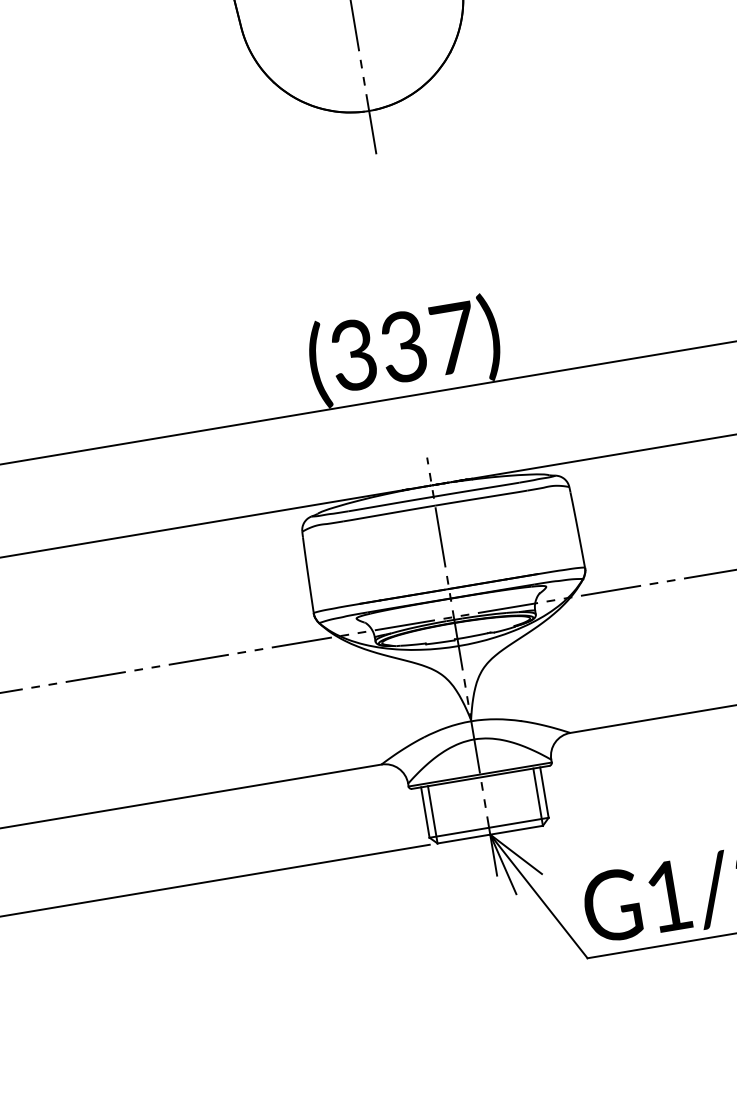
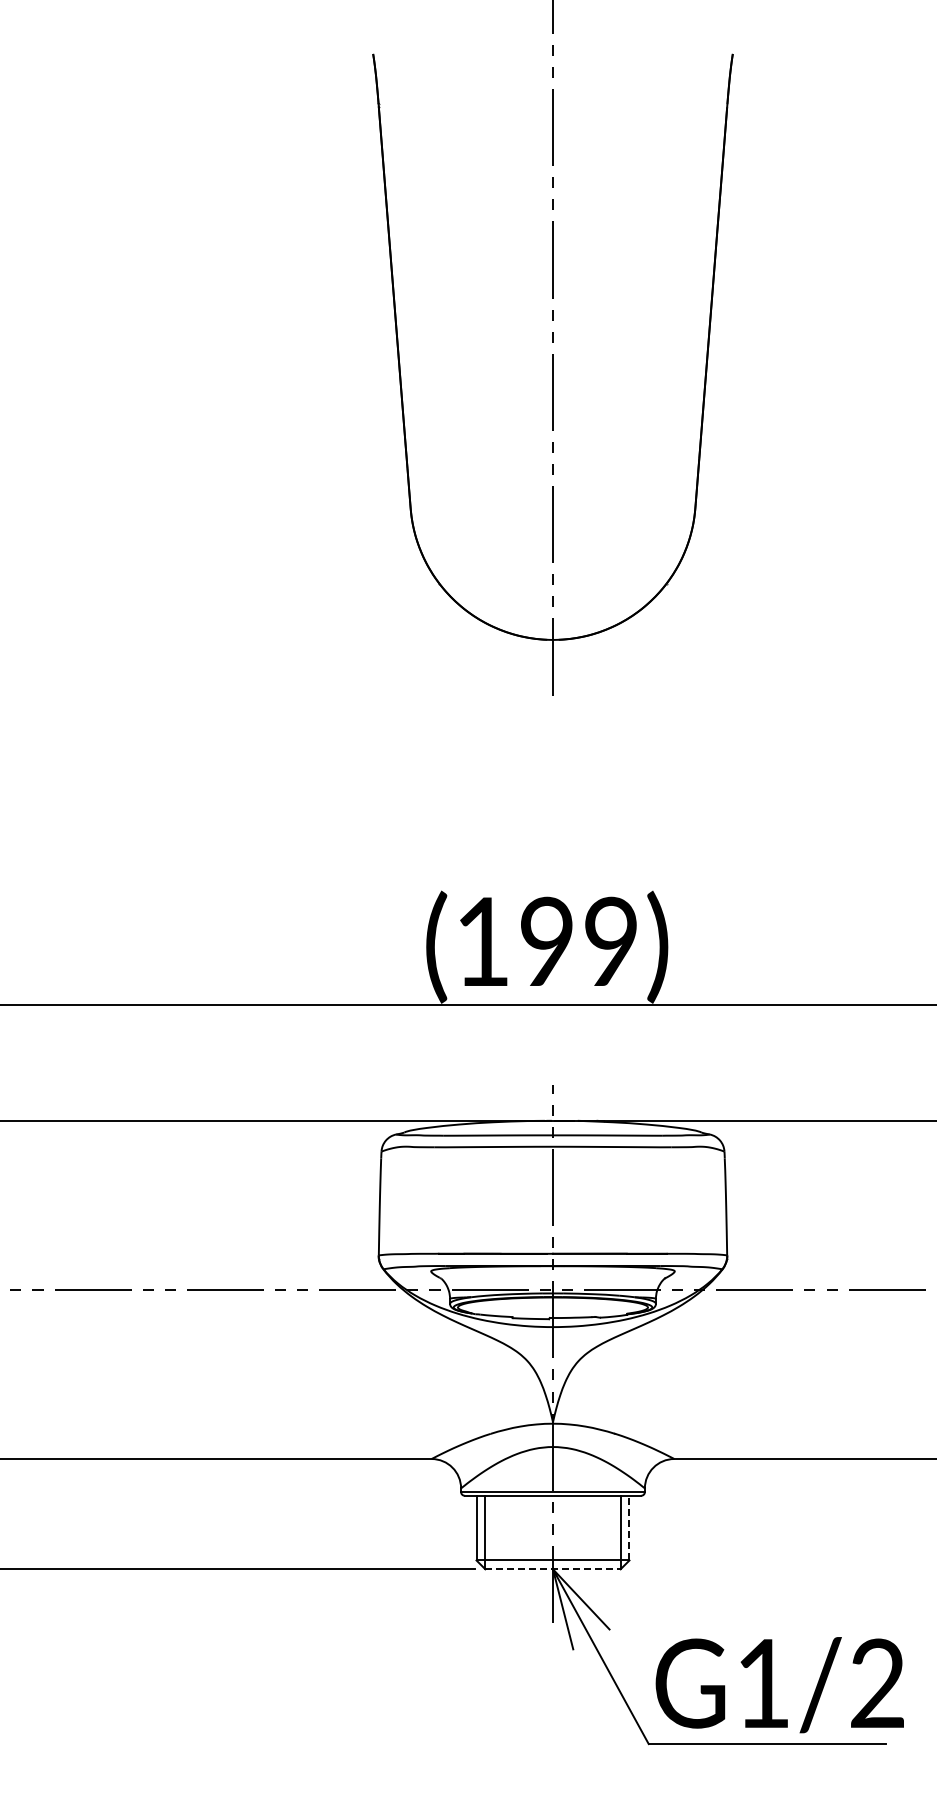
text: (404, 346) -> (547, 941), (337) -> (199)
line: (544, 792) -> (629, 1527), solid -> dashed
line: (490, 834) -> (553, 1569), solid -> dashed

